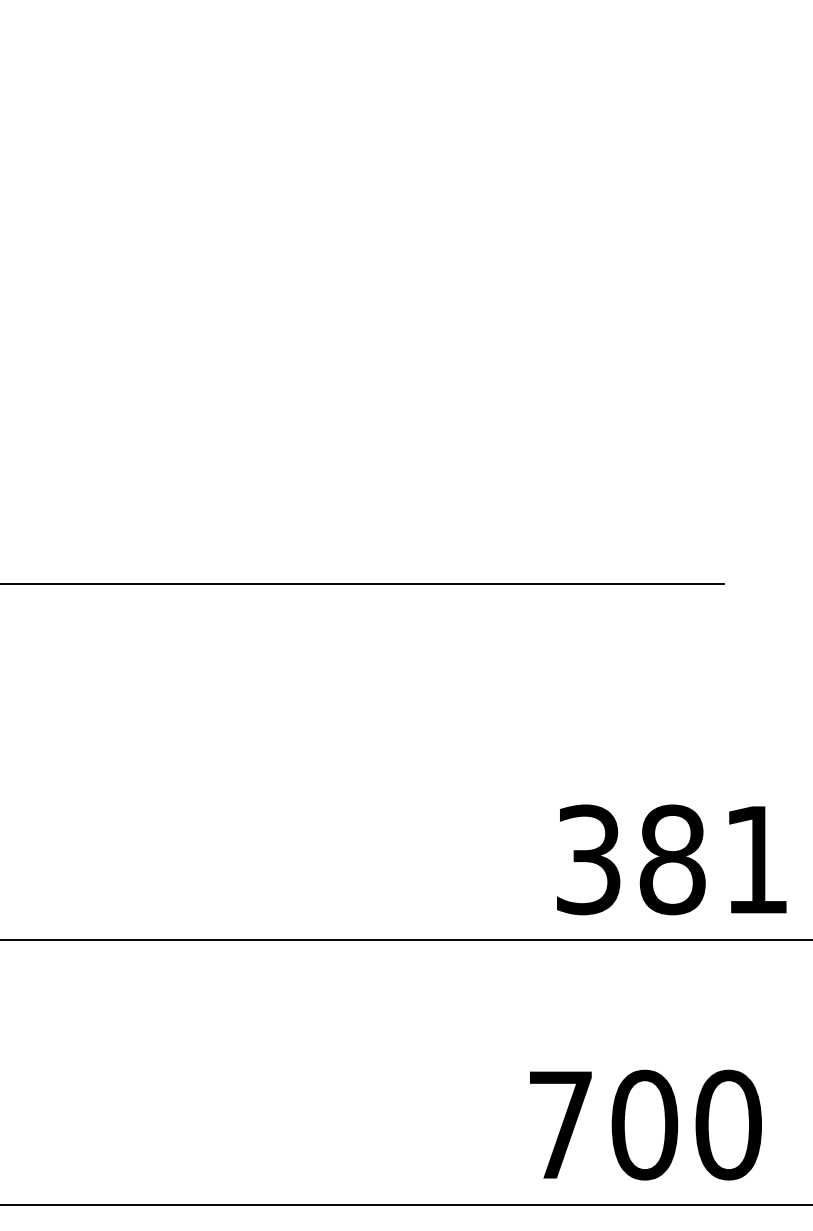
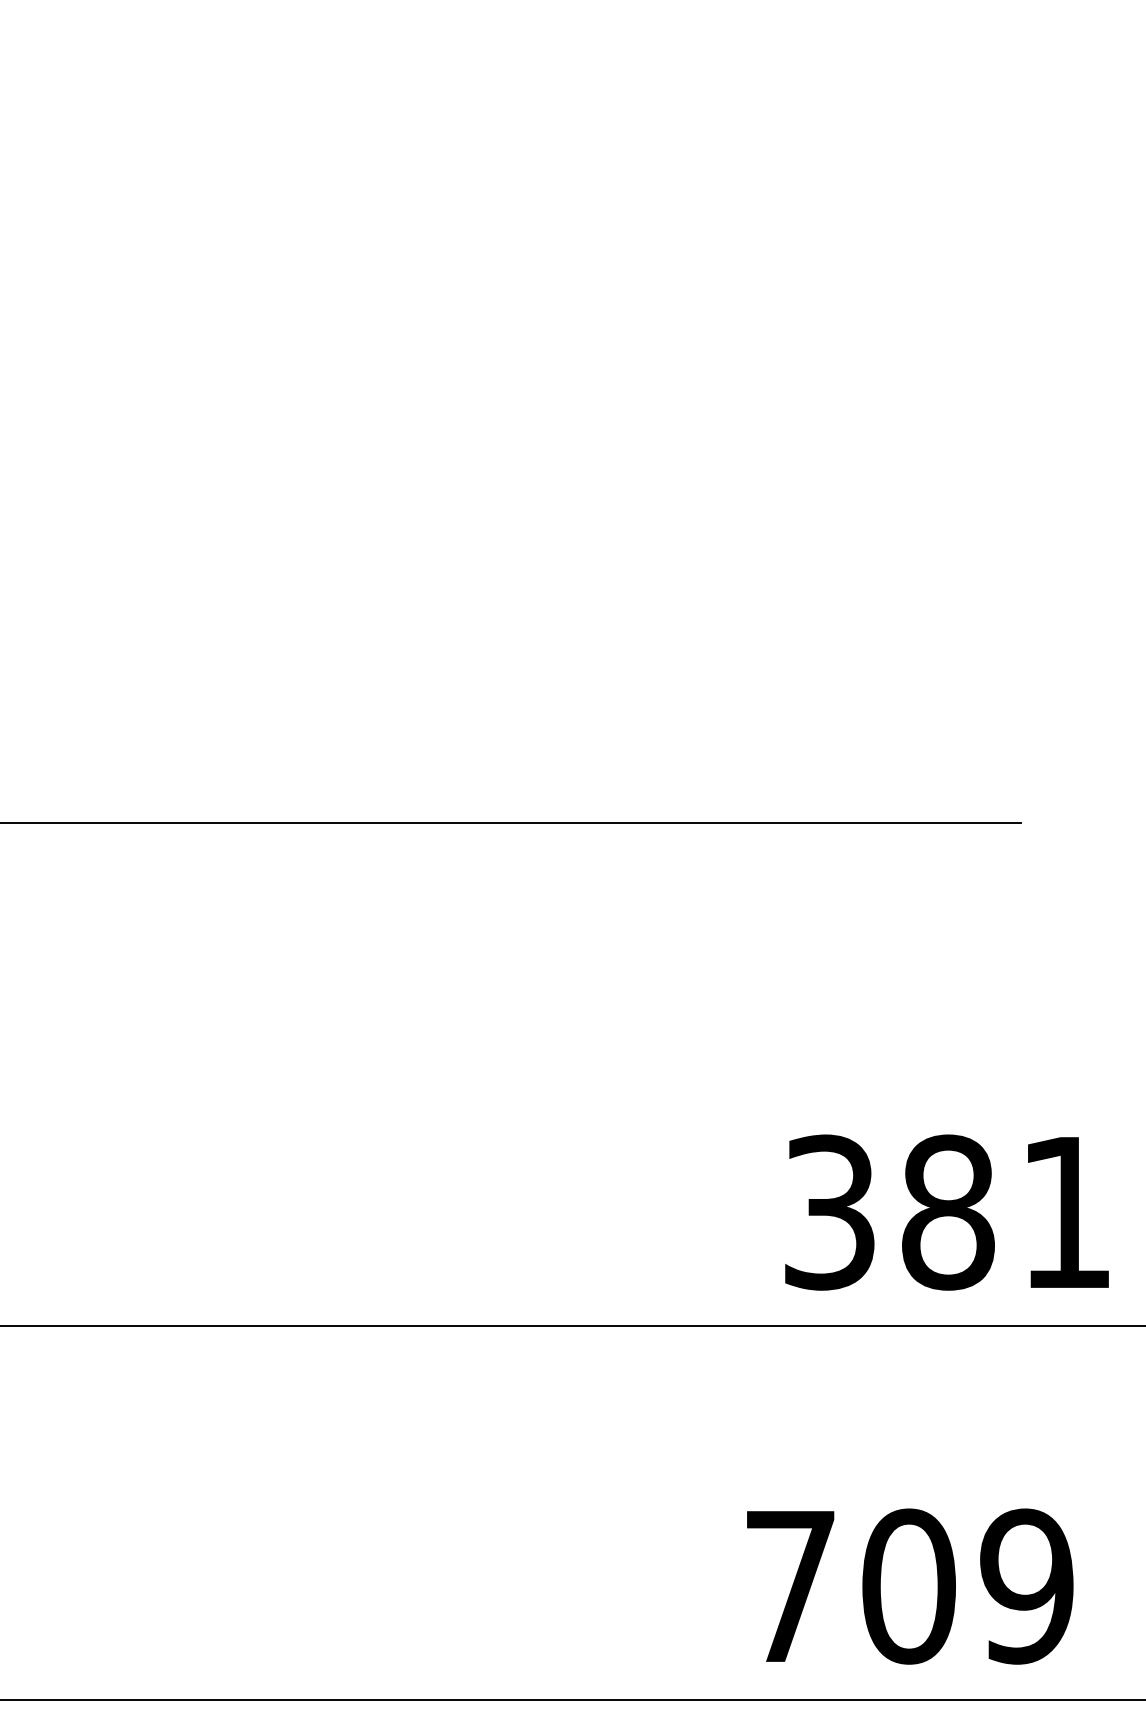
text: (728, 1125) -> (1027, 1586), 700 -> 709

